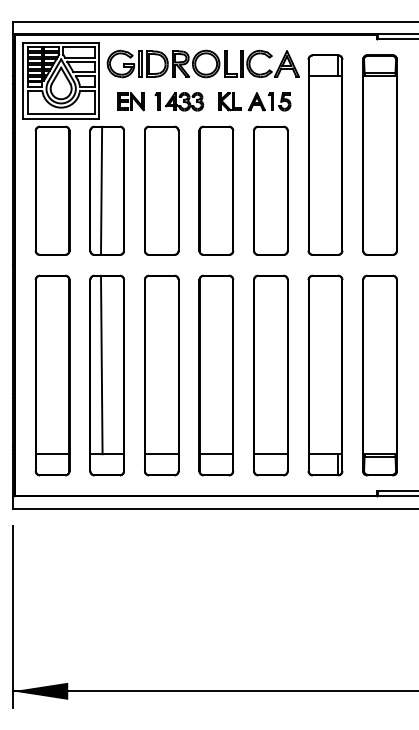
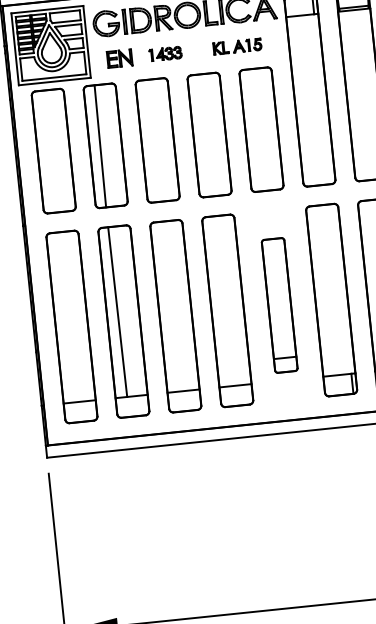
part: (179, 101) -> (165, 53), size x0.7
part: (254, 101) -> (237, 46), size x0.7
part: (270, 375) -> (279, 305), size x0.7

